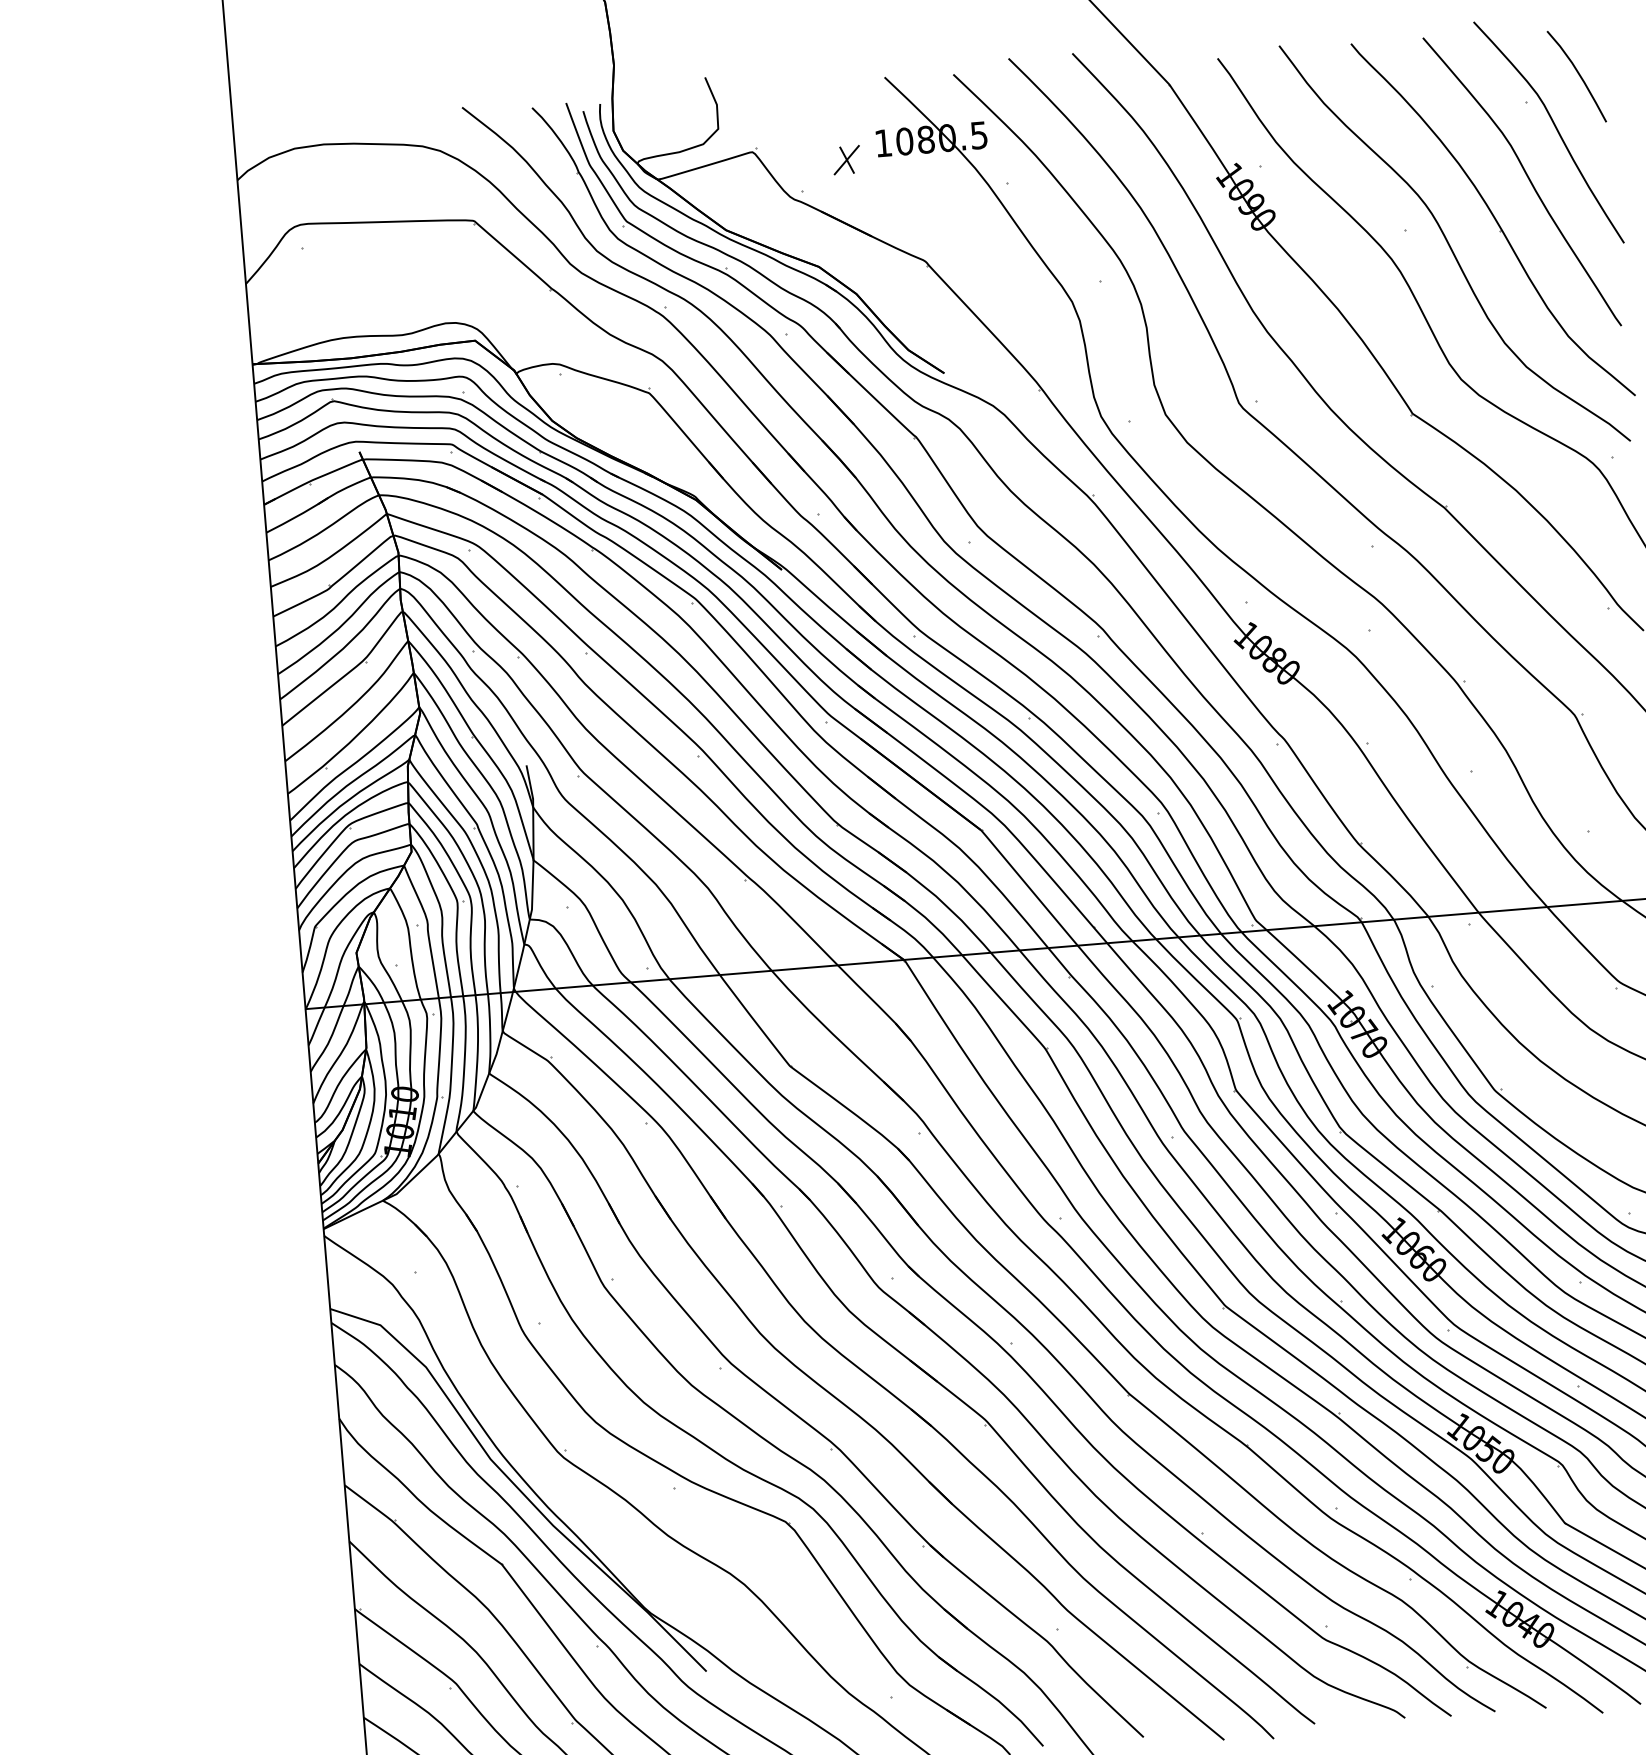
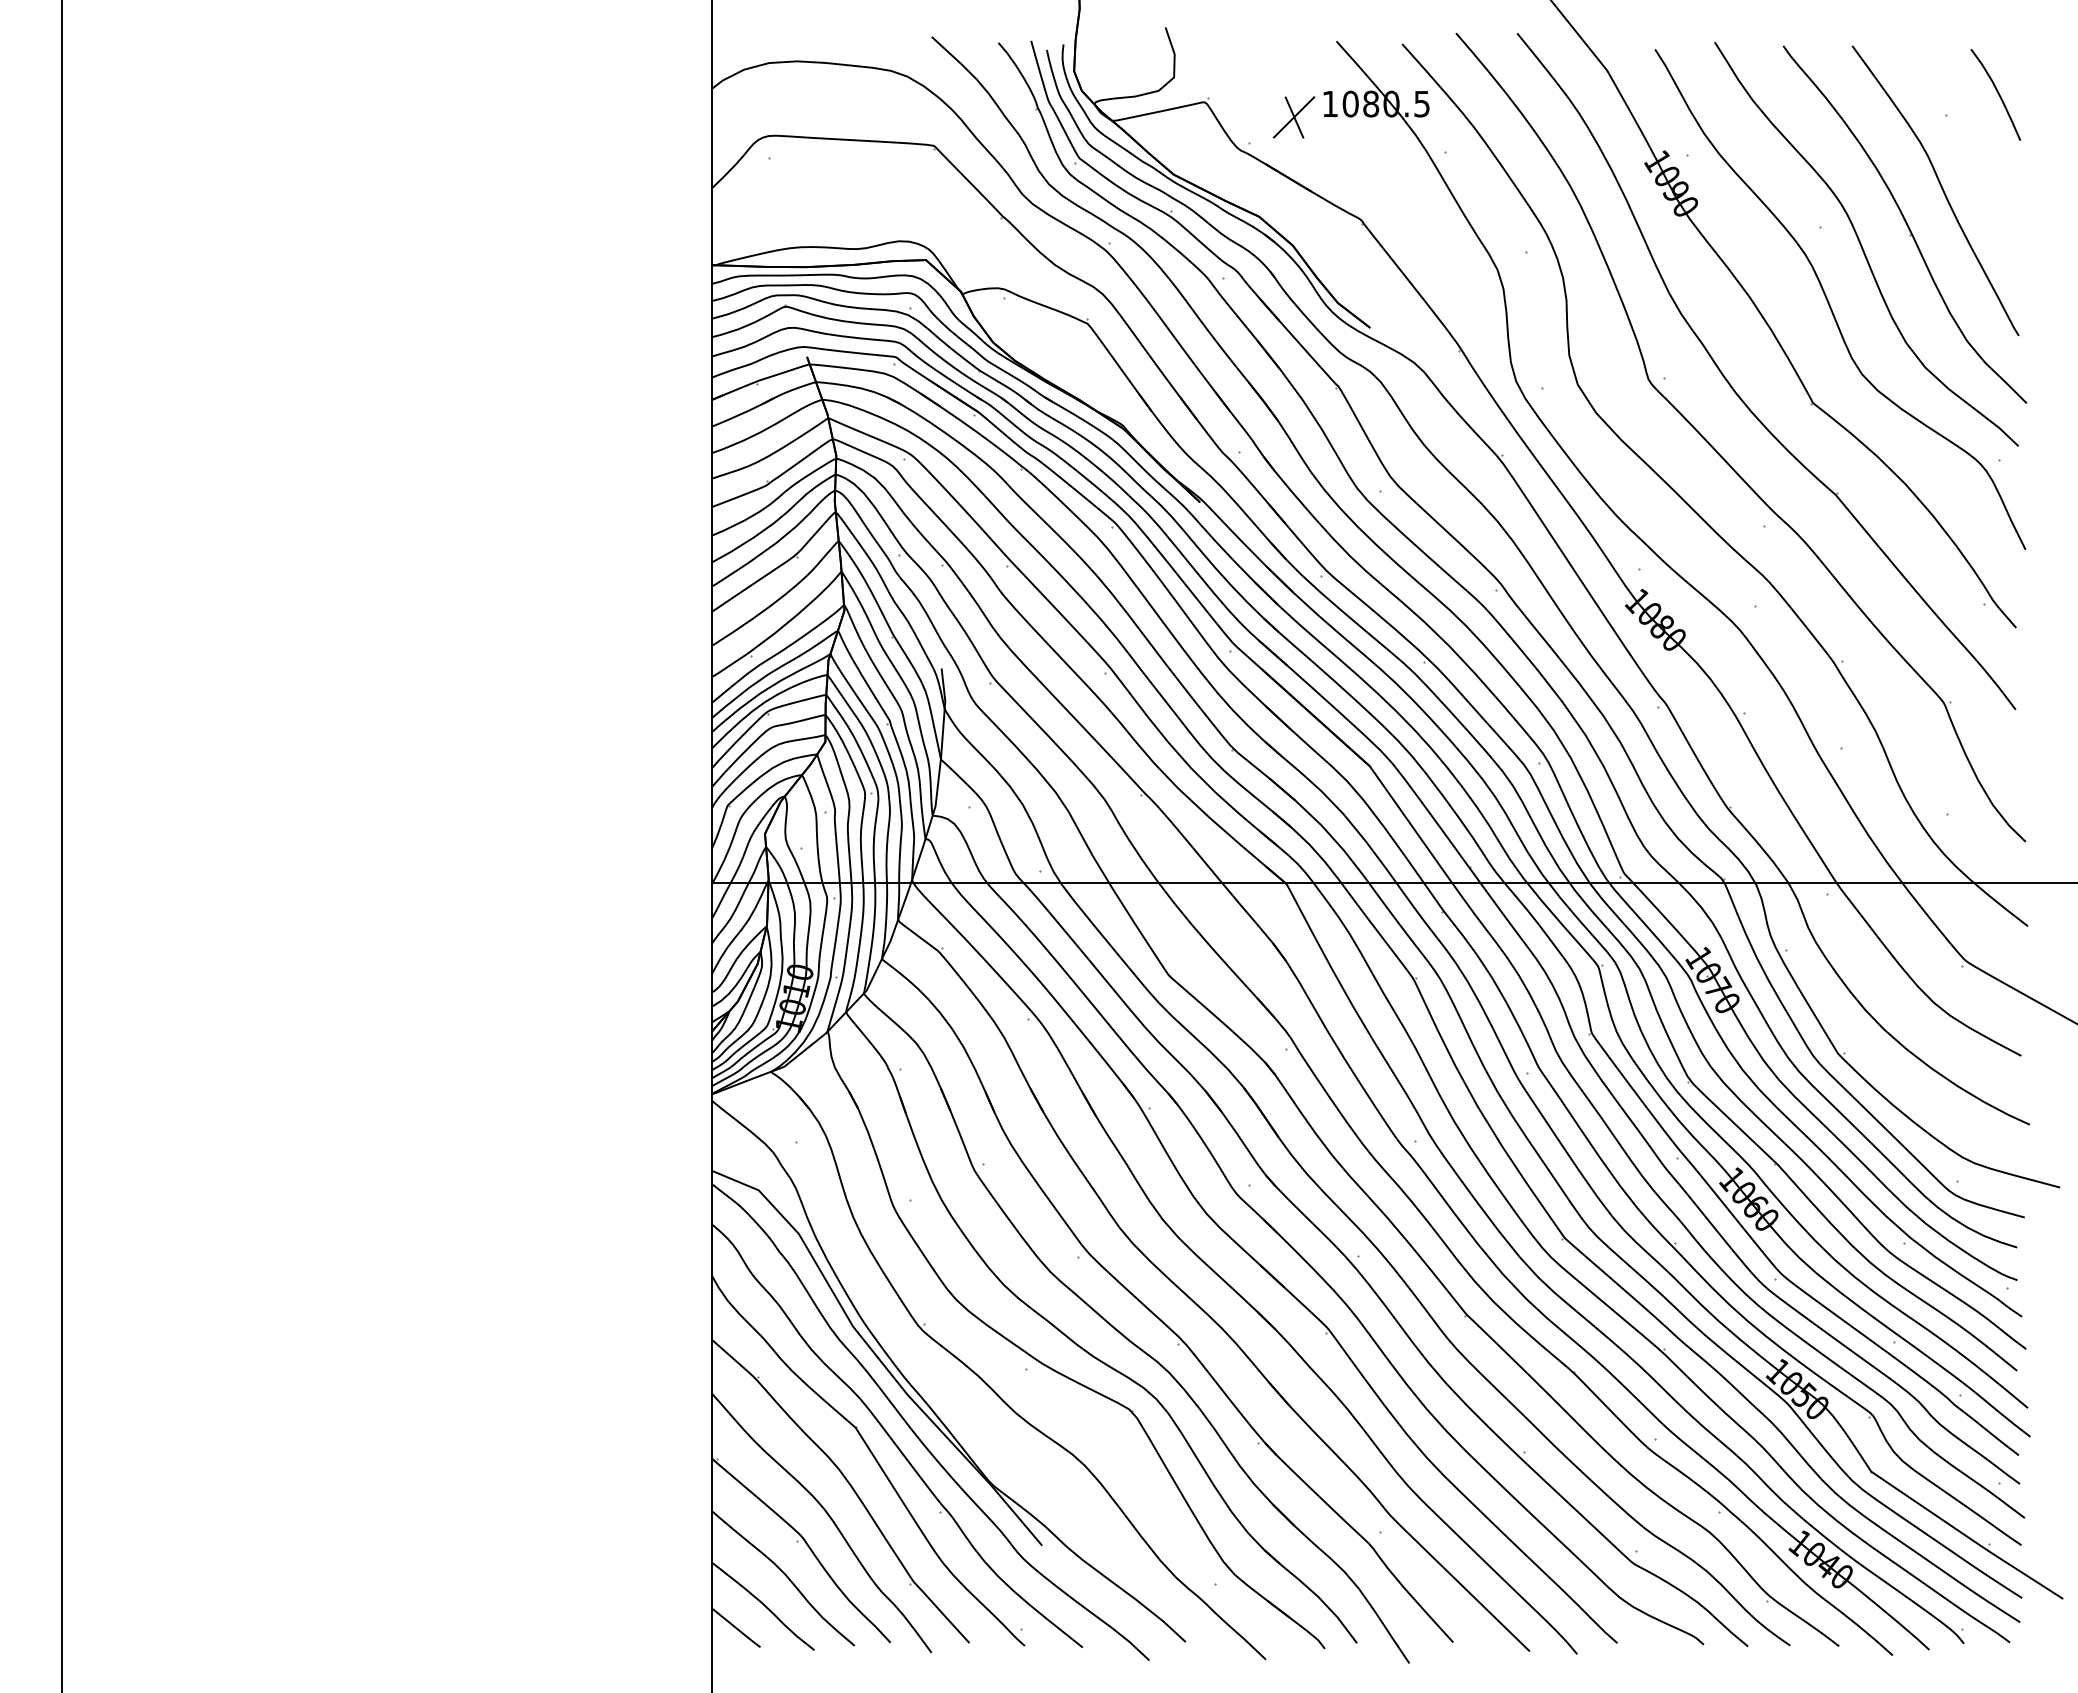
curve: (1555, 129) -> (1971, 143), removed
part: (846, 159) -> (1293, 116), size x1.6

